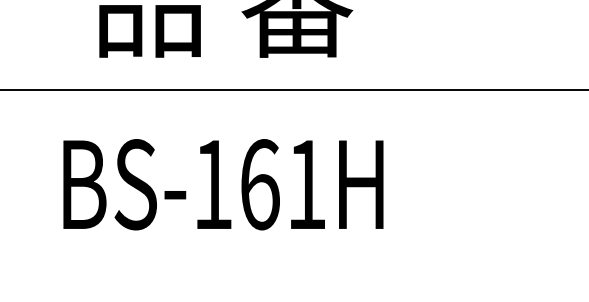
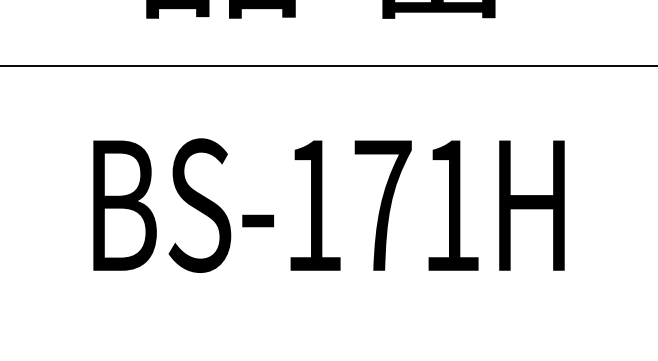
text: (260, 184) -> (383, 205), BS-161H -> BS-171H

